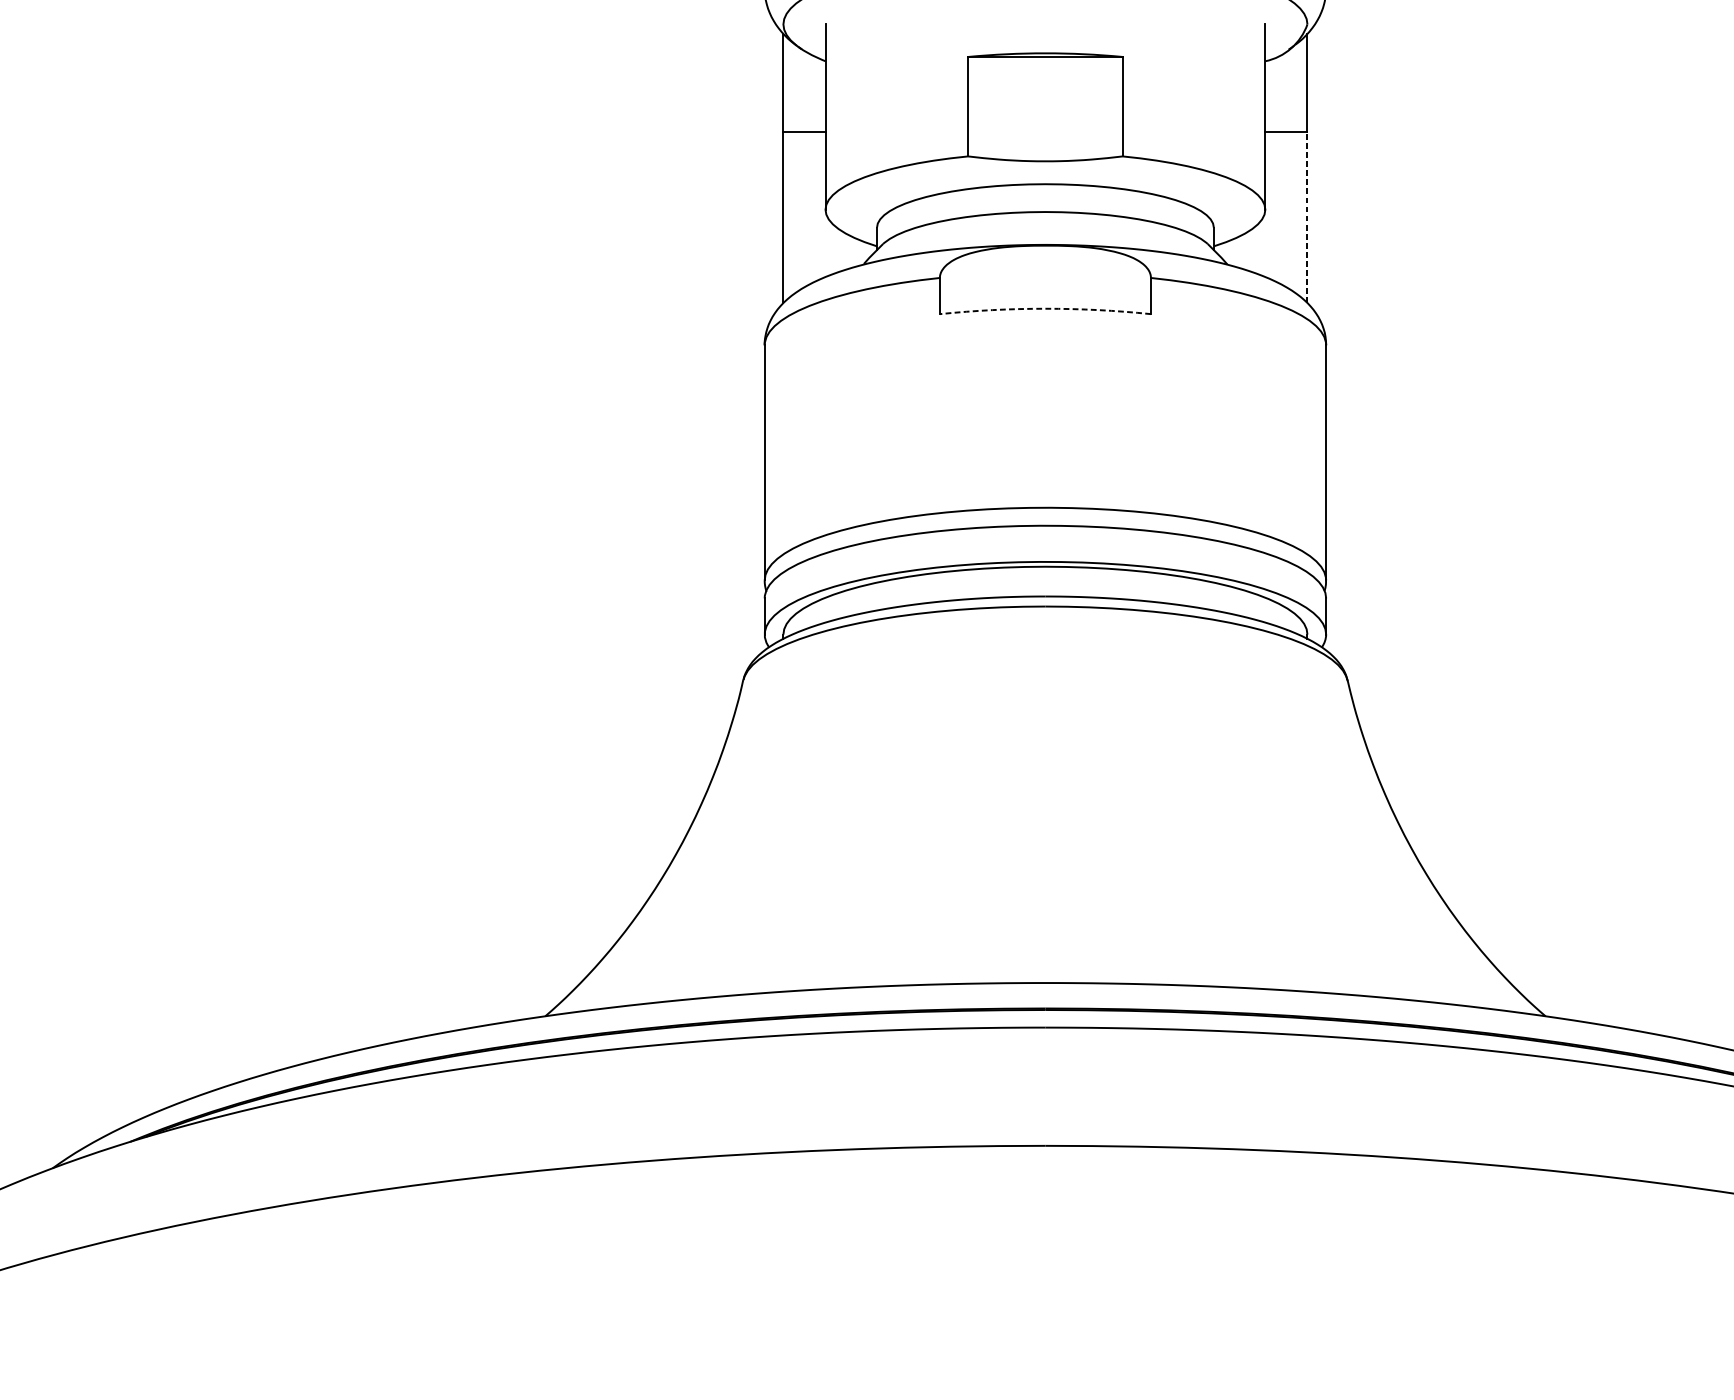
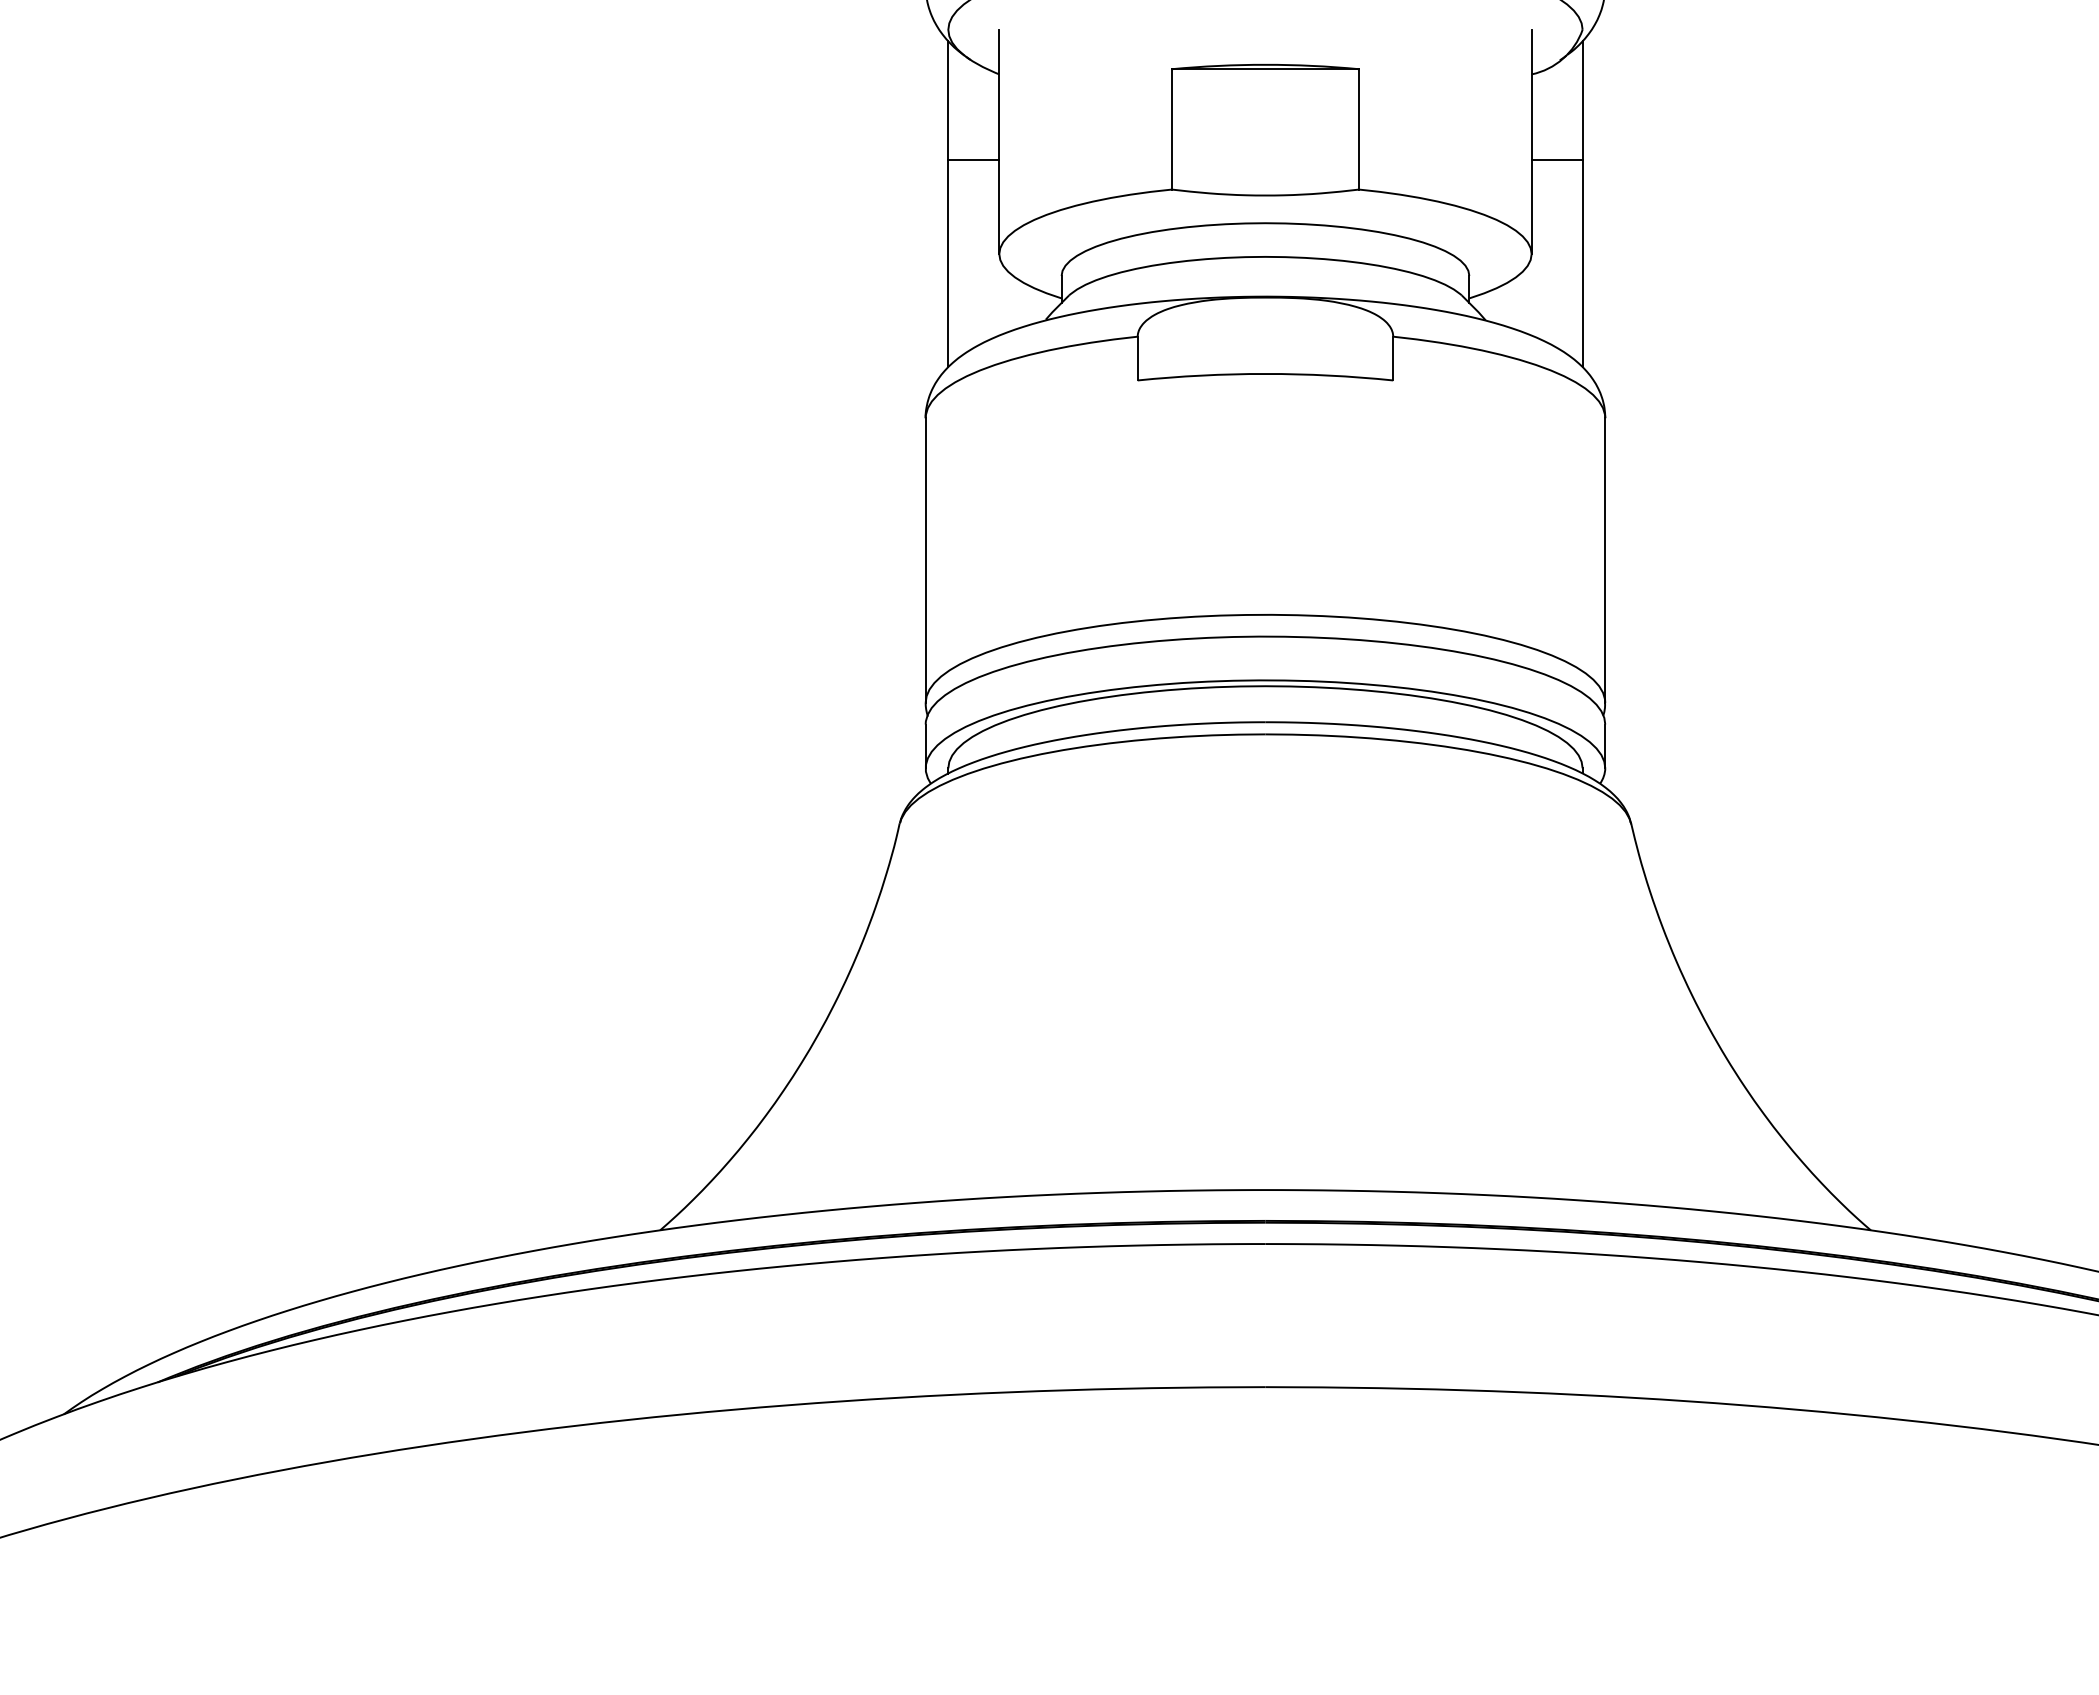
line: (1307, 217) -> (1582, 263), dashed -> solid
arc: (1045, 308) -> (1265, 373), dashed -> solid

